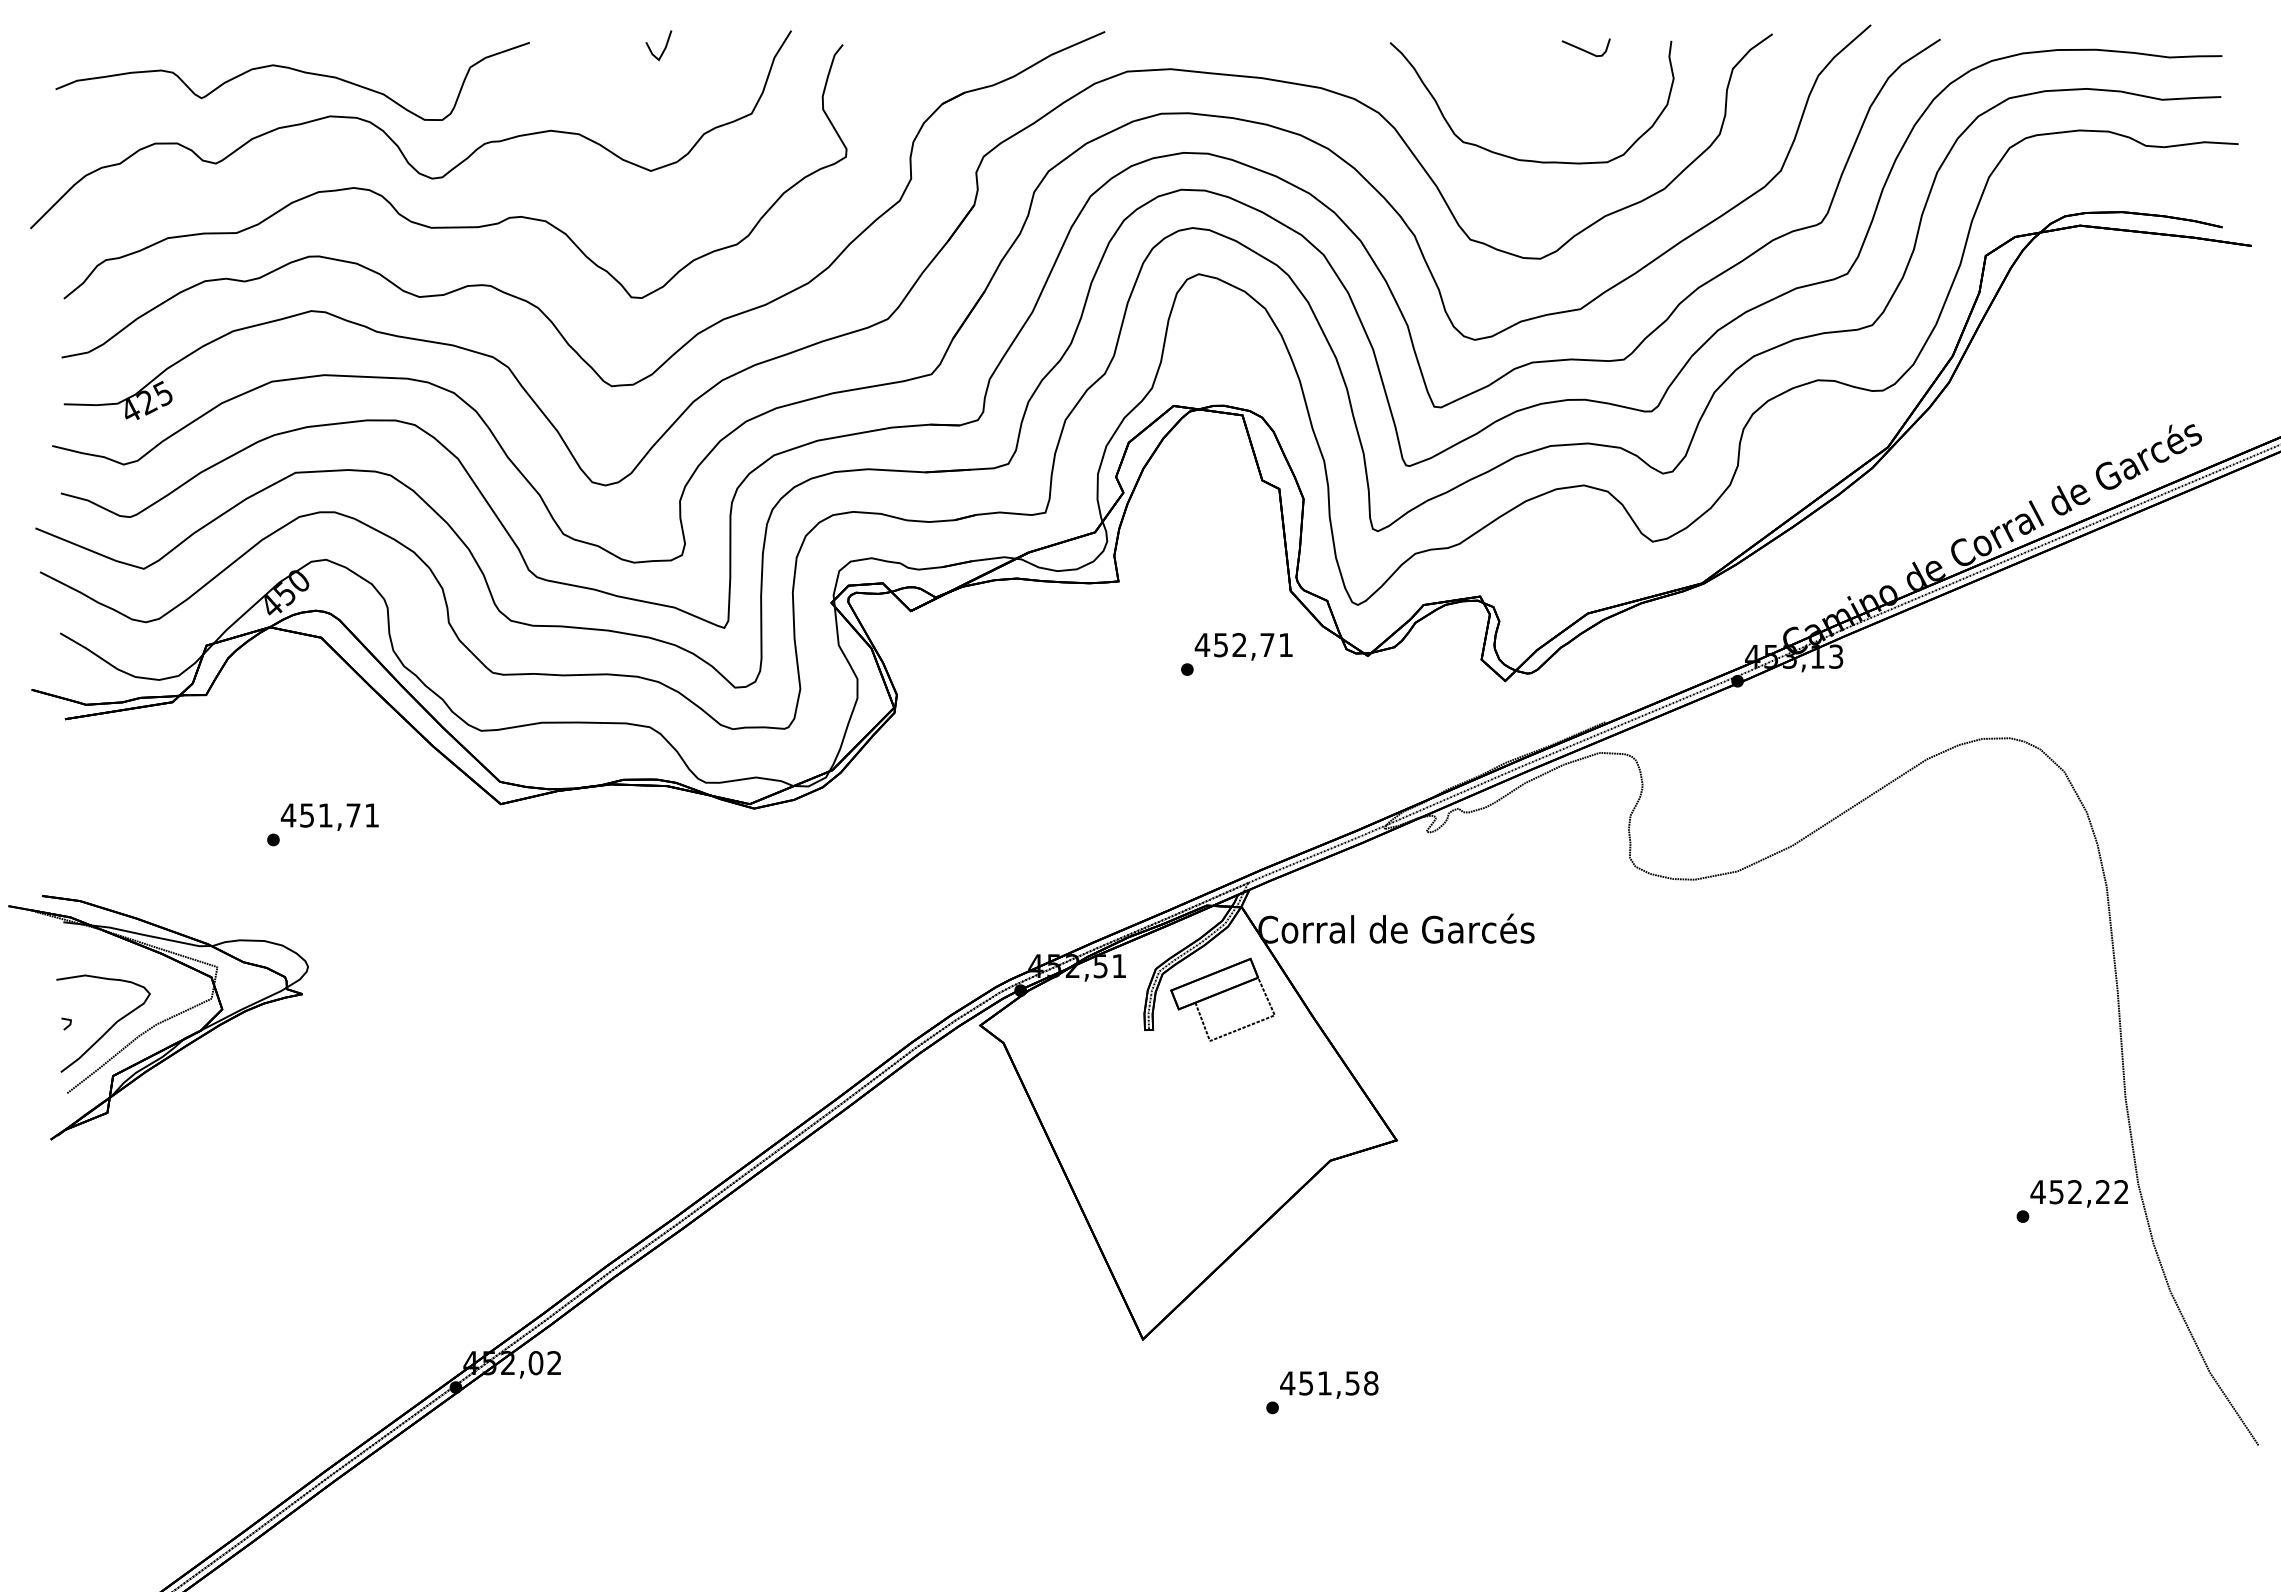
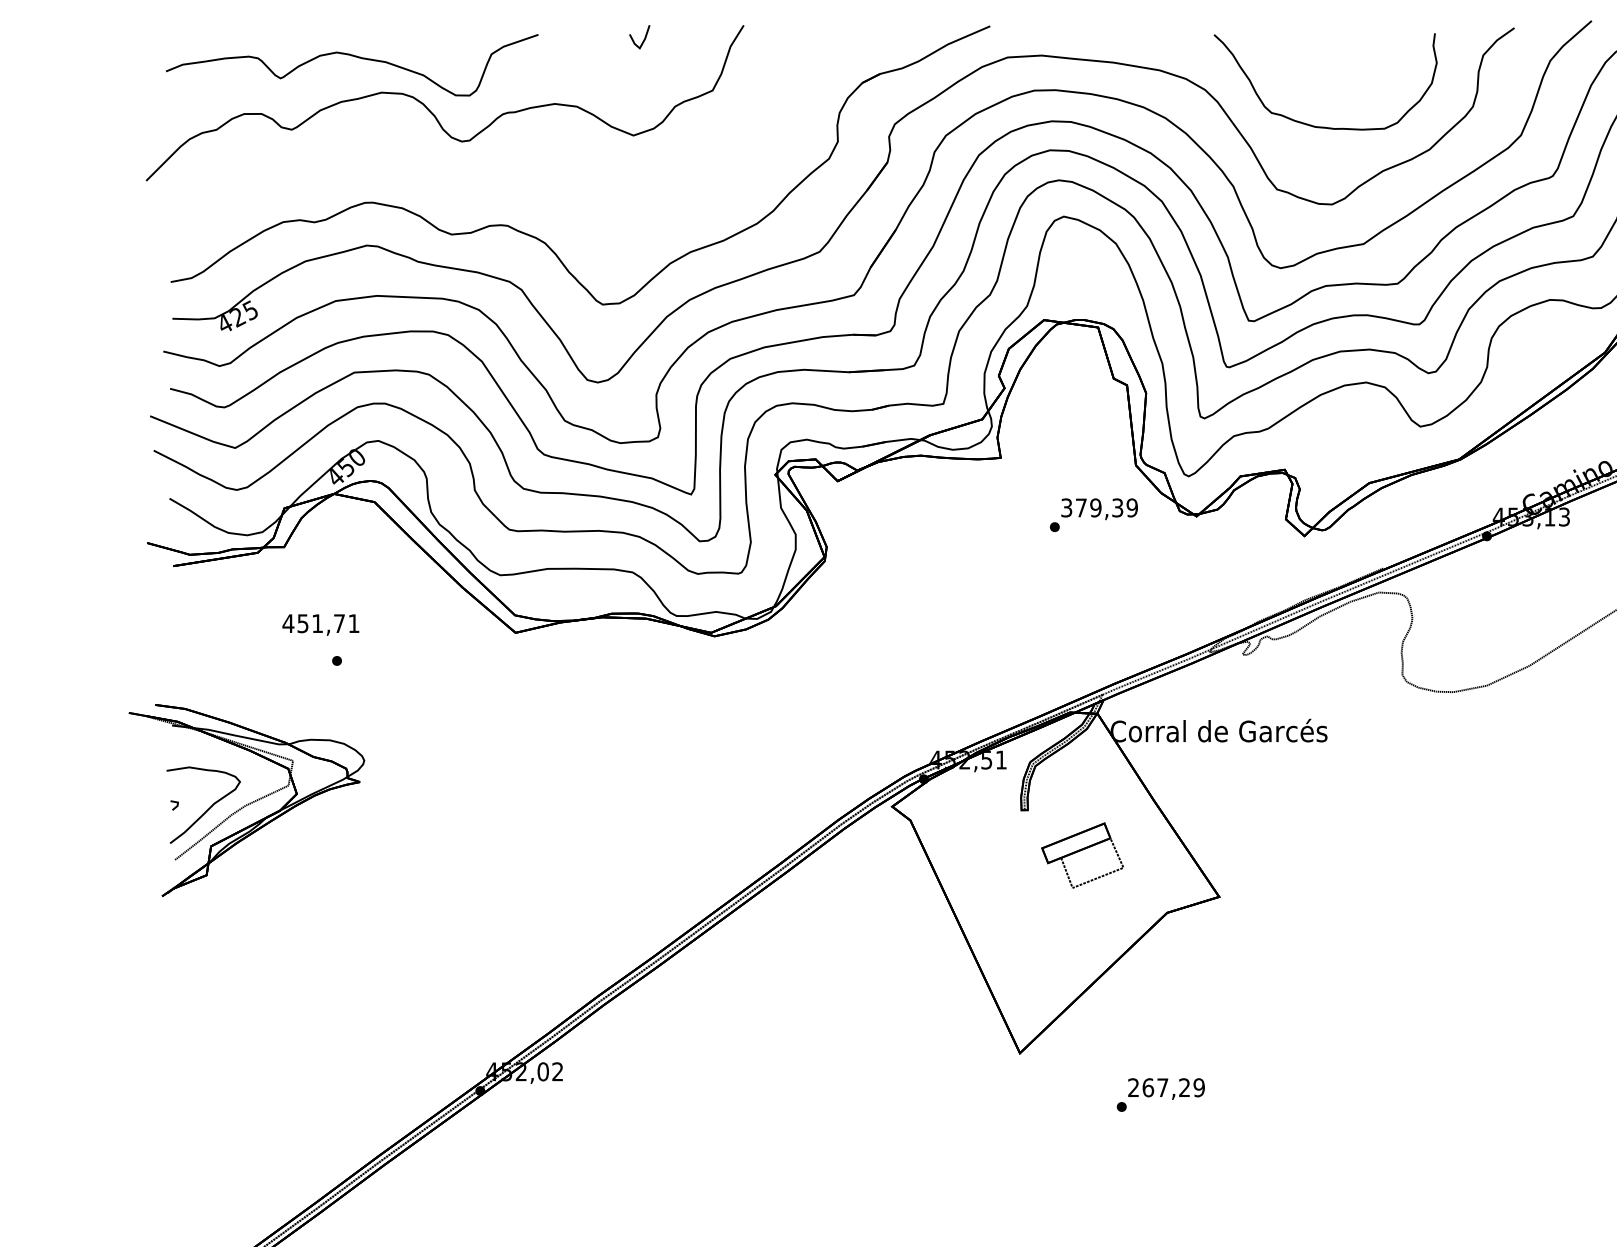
part: (1585, 47) -> (1367, 38), removed
part: (455, 226) -> (480, 179), removed
text: (1243, 645) -> (1098, 508), 452,71 -> 379,39
text: (329, 816) -> (320, 624), moved
part: (1222, 999) -> (1082, 855), moved
text: (1329, 1383) -> (1166, 1087), 451,58 -> 267,29

